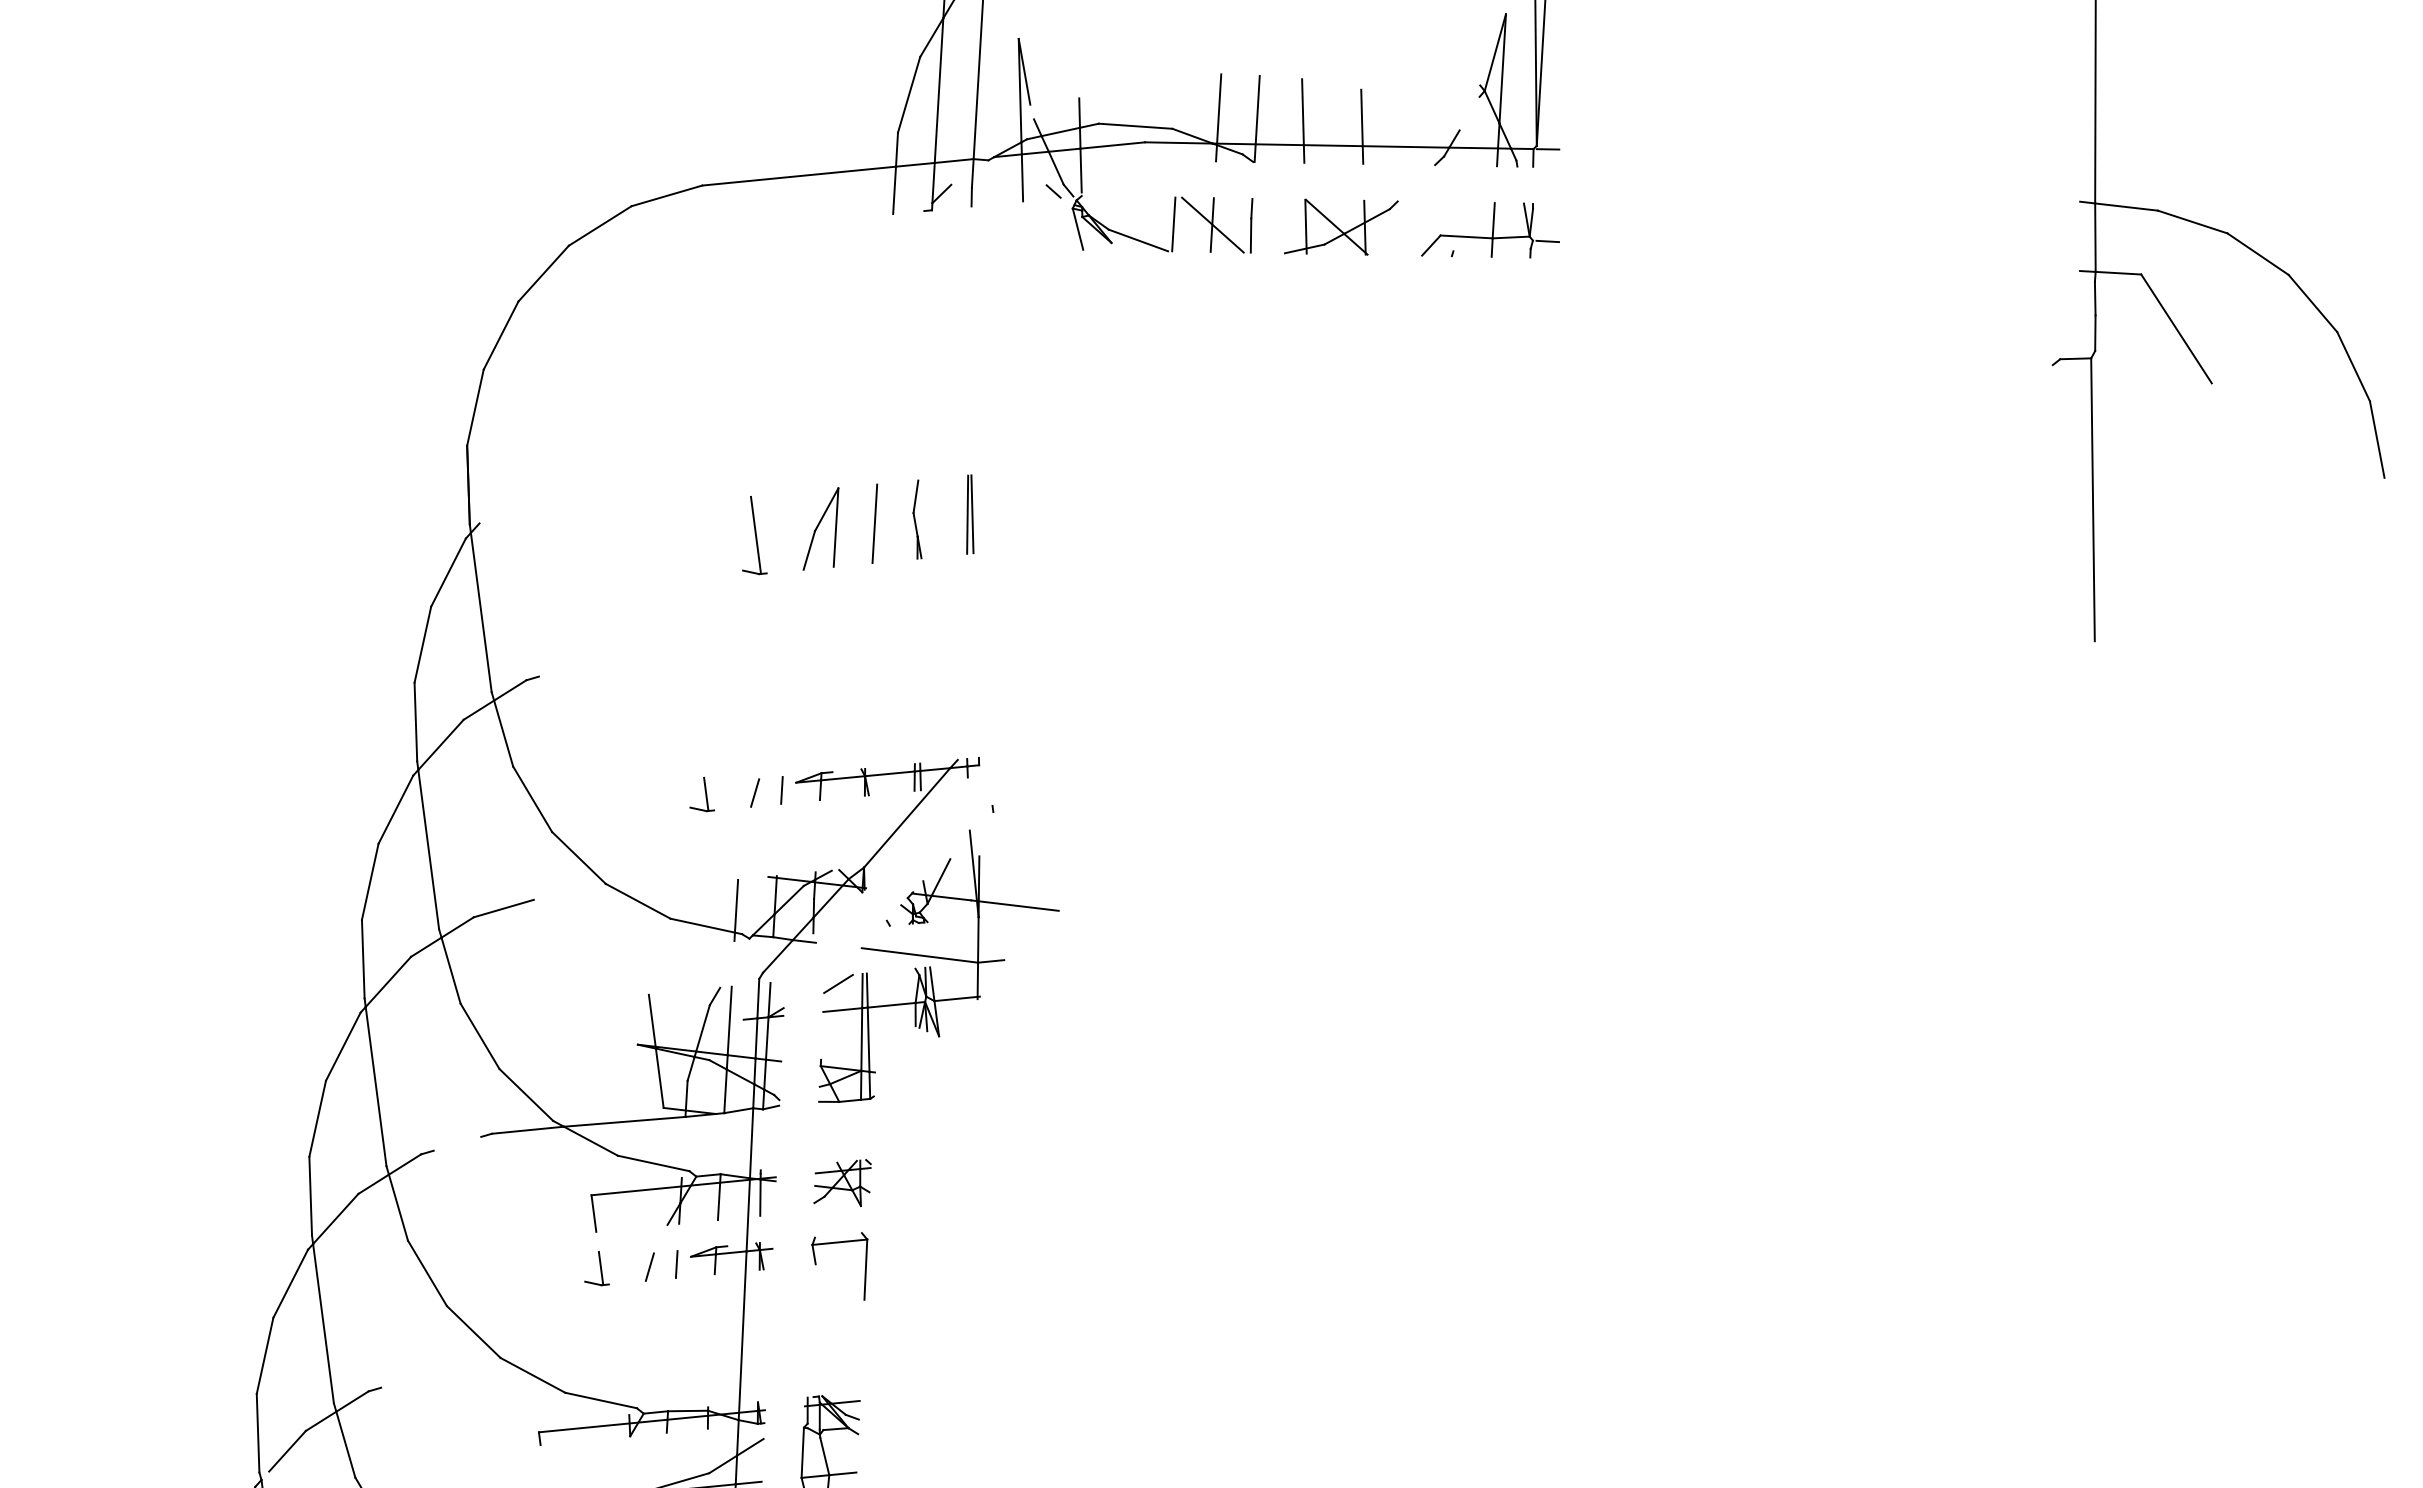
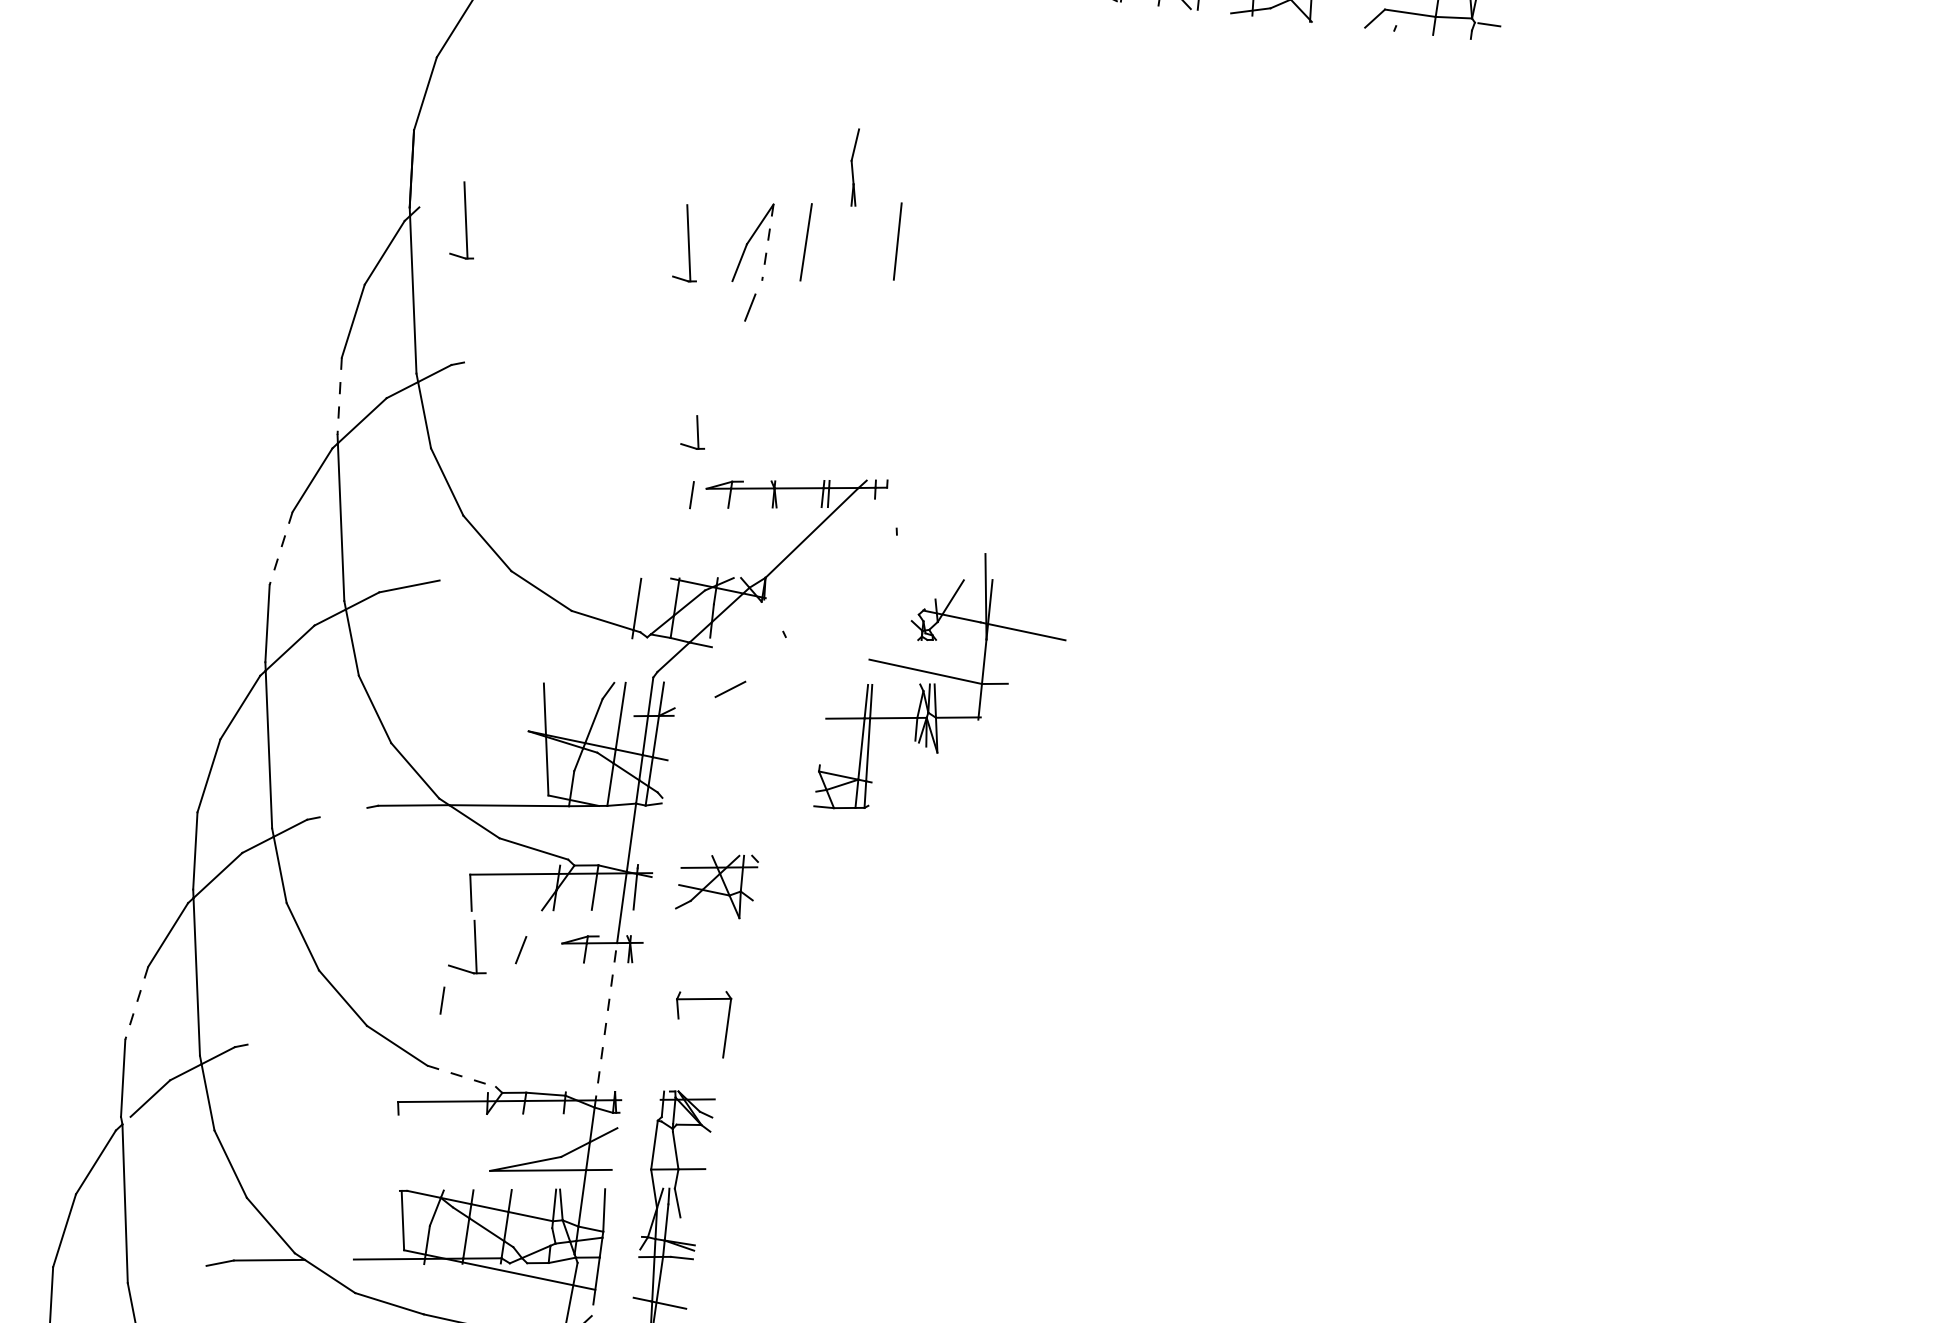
line: (972, 514) -> (902, 241), removed
part: (917, 519) -> (854, 167), moved
line: (836, 528) -> (768, 243), solid -> dashed
part: (526, 532) -> (464, 220), added
line: (415, 722) -> (339, 396), solid -> dashed
line: (754, 792) -> (749, 306), moved
part: (701, 794) -> (693, 432), moved
line: (370, 881) -> (281, 548), solid -> dashed
part: (938, 958) -> (943, 676), moved
part: (842, 1183) -> (716, 885), size x1.4
part: (839, 1243) -> (703, 1000), moved
line: (676, 1264) -> (442, 1000), moved
part: (596, 1268) -> (468, 946), size x1.6
line: (742, 1335) -> (605, 1025), solid -> dashed
line: (265, 1355) -> (137, 1002), solid -> dashed
line: (601, 1400) -> (462, 1076), solid -> dashed

